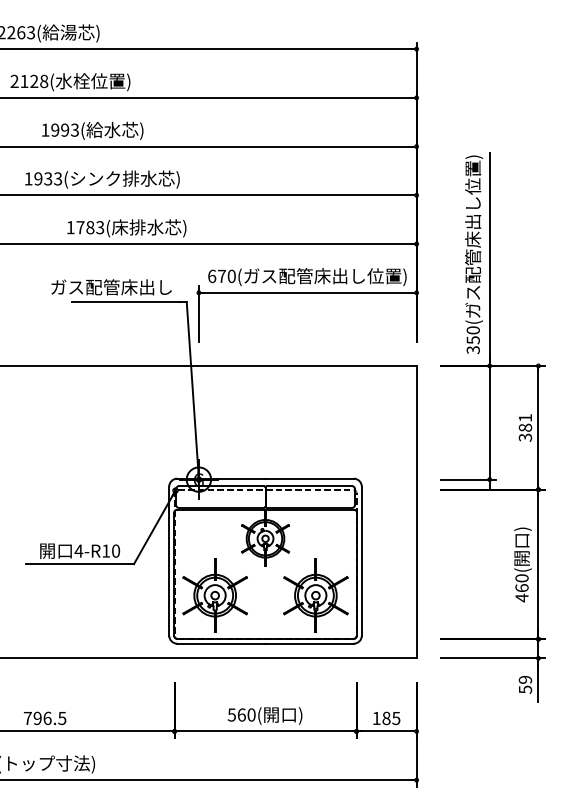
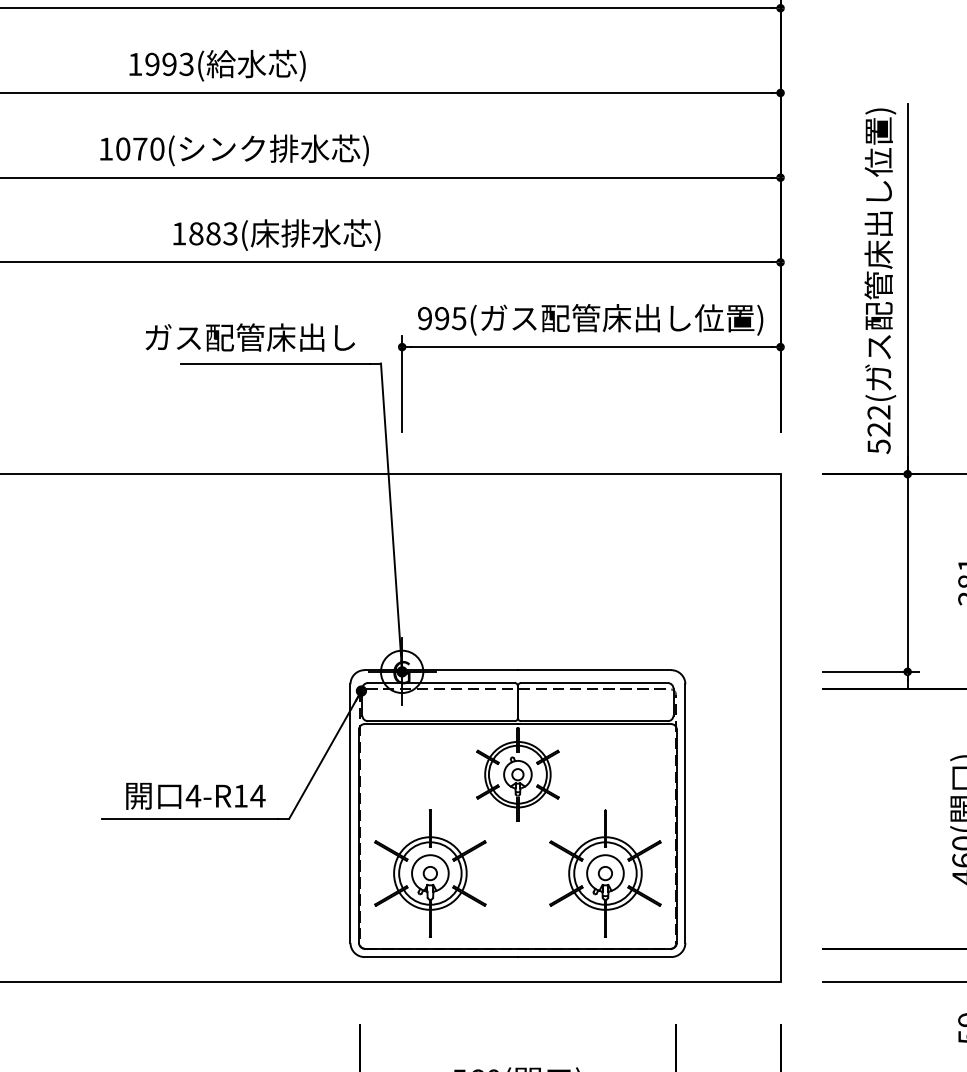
text: (48, 178) -> (140, 148), 1933 -> 1070
text: (80, 227) -> (196, 233), 1783( -> 1883(
text: (221, 276) -> (441, 318), 670 -> 995
text: (472, 339) -> (877, 428), 350 -> 522
text: (115, 550) -> (257, 795), 4-R10 -> 4-R14

